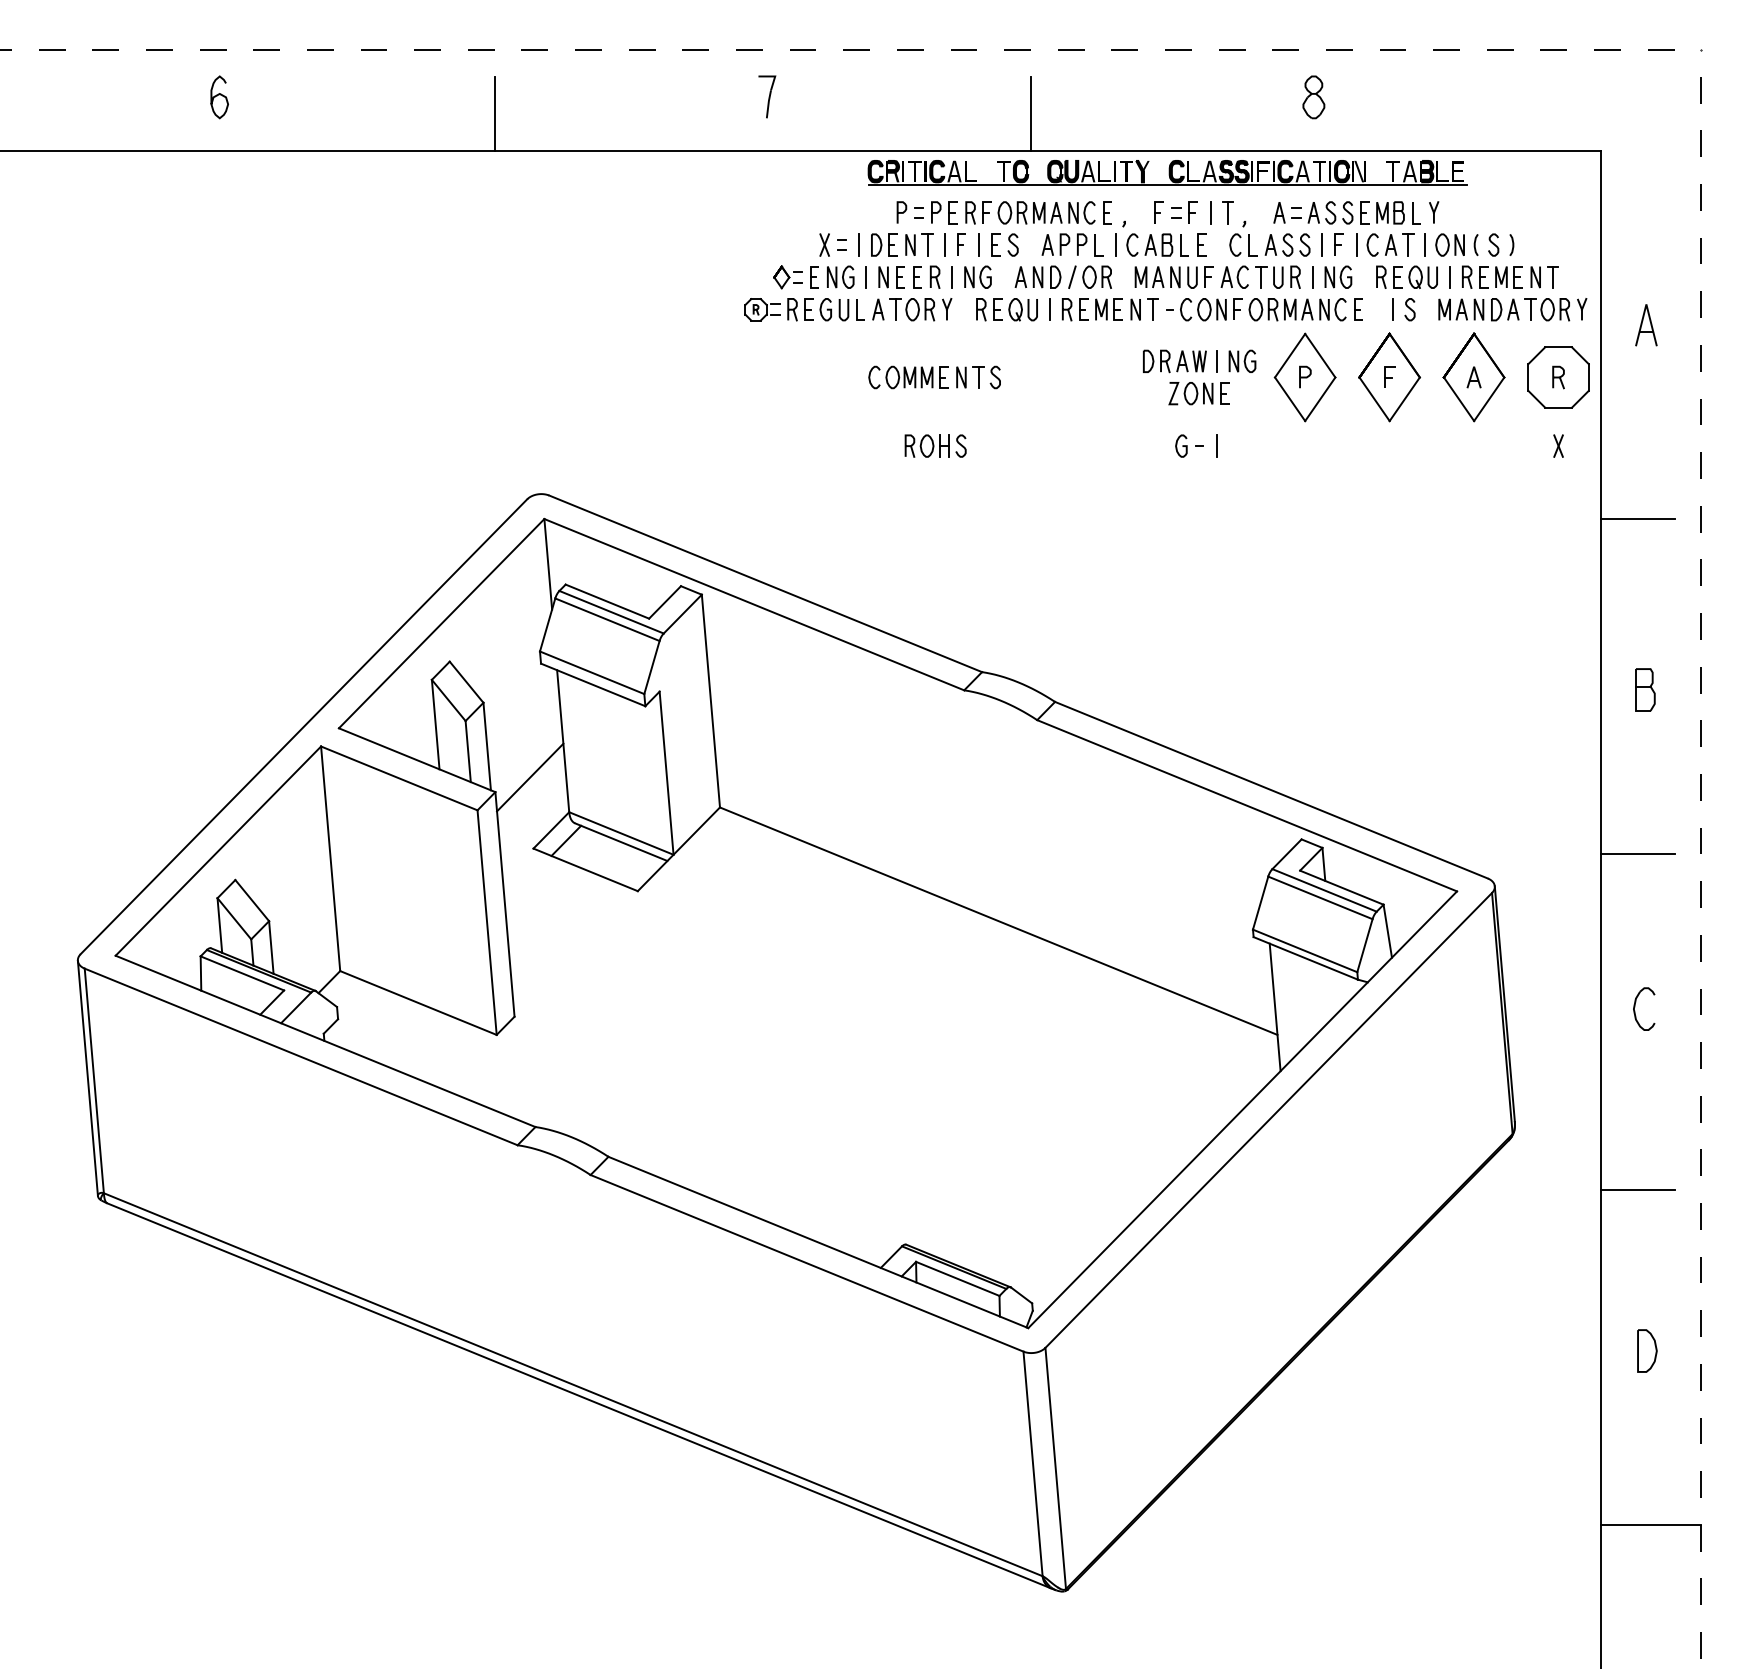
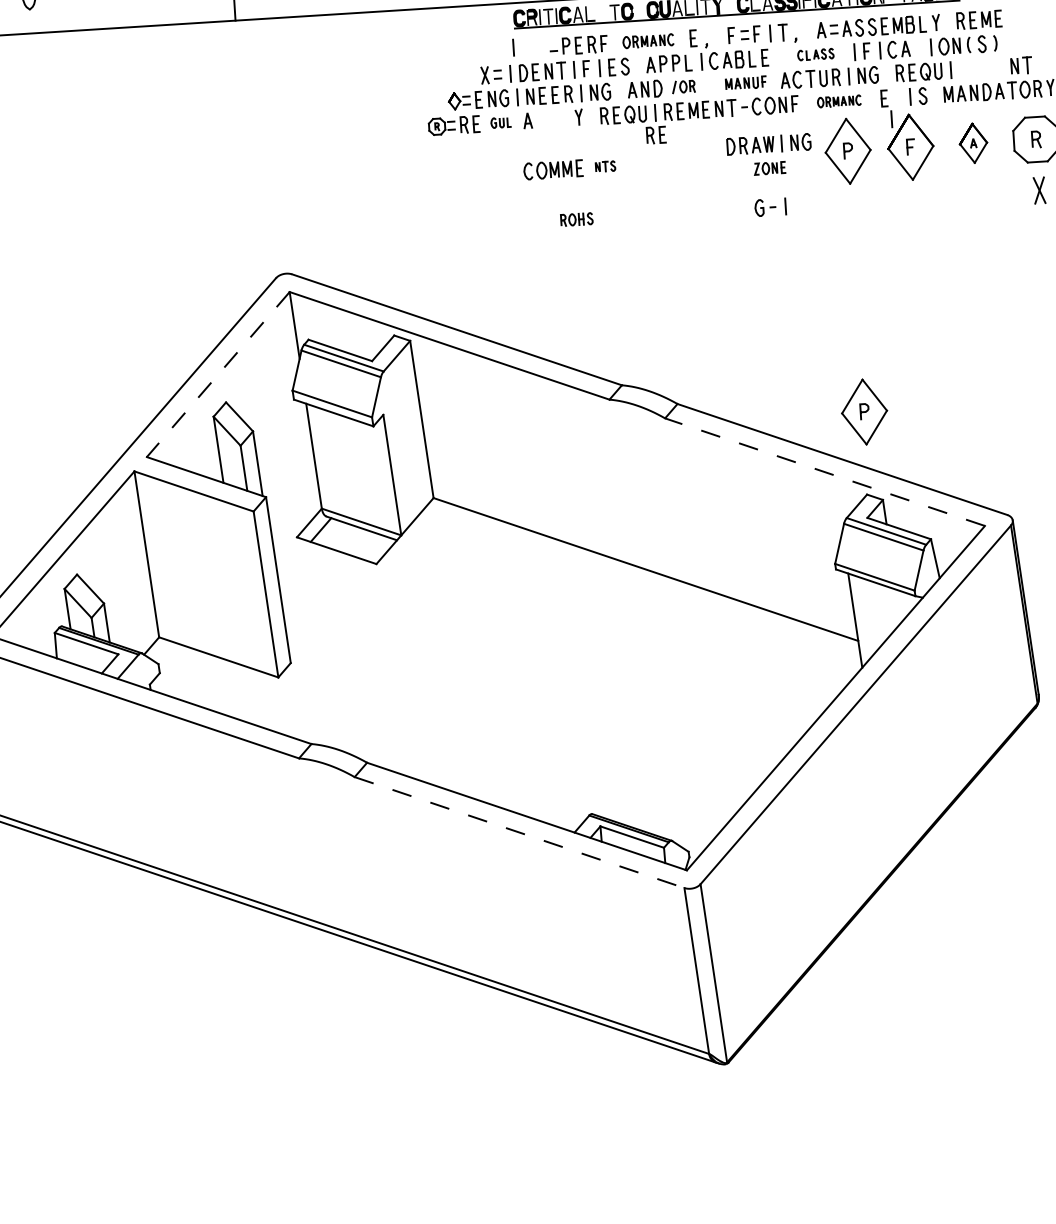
line: (864, 210) -> (513, 47), added
part: (909, 212) -> (546, 47), removed
part: (1046, 212) -> (648, 40), size x0.7
part: (1269, 244) -> (815, 54), size x0.6
part: (1408, 244) -> (918, 47), removed
part: (1089, 276) -> (683, 86), size x0.7
part: (1492, 276) -> (979, 19), moved
part: (1173, 277) -> (745, 83), size x0.7
part: (841, 309) -> (500, 122), size x0.6
part: (912, 309) -> (553, 119), removed
part: (1297, 309) -> (839, 101), size x0.6
line: (1365, 337) -> (891, 118), added
part: (1049, 339) -> (656, 135), added
part: (978, 377) -> (605, 166), size x0.6
part: (1473, 377) -> (973, 143), size x0.6
part: (1198, 393) -> (769, 168), size x0.7
part: (935, 445) -> (576, 219), size x0.7
part: (1558, 445) -> (1039, 190), size x1.6
line: (441, 623) -> (218, 374), solid -> dashed
part: (1304, 728) -> (864, 412), added
line: (530, 777) -> (291, 484), removed
line: (1247, 805) -> (825, 471), solid -> dashed
line: (807, 1263) -> (519, 832), solid -> dashed

